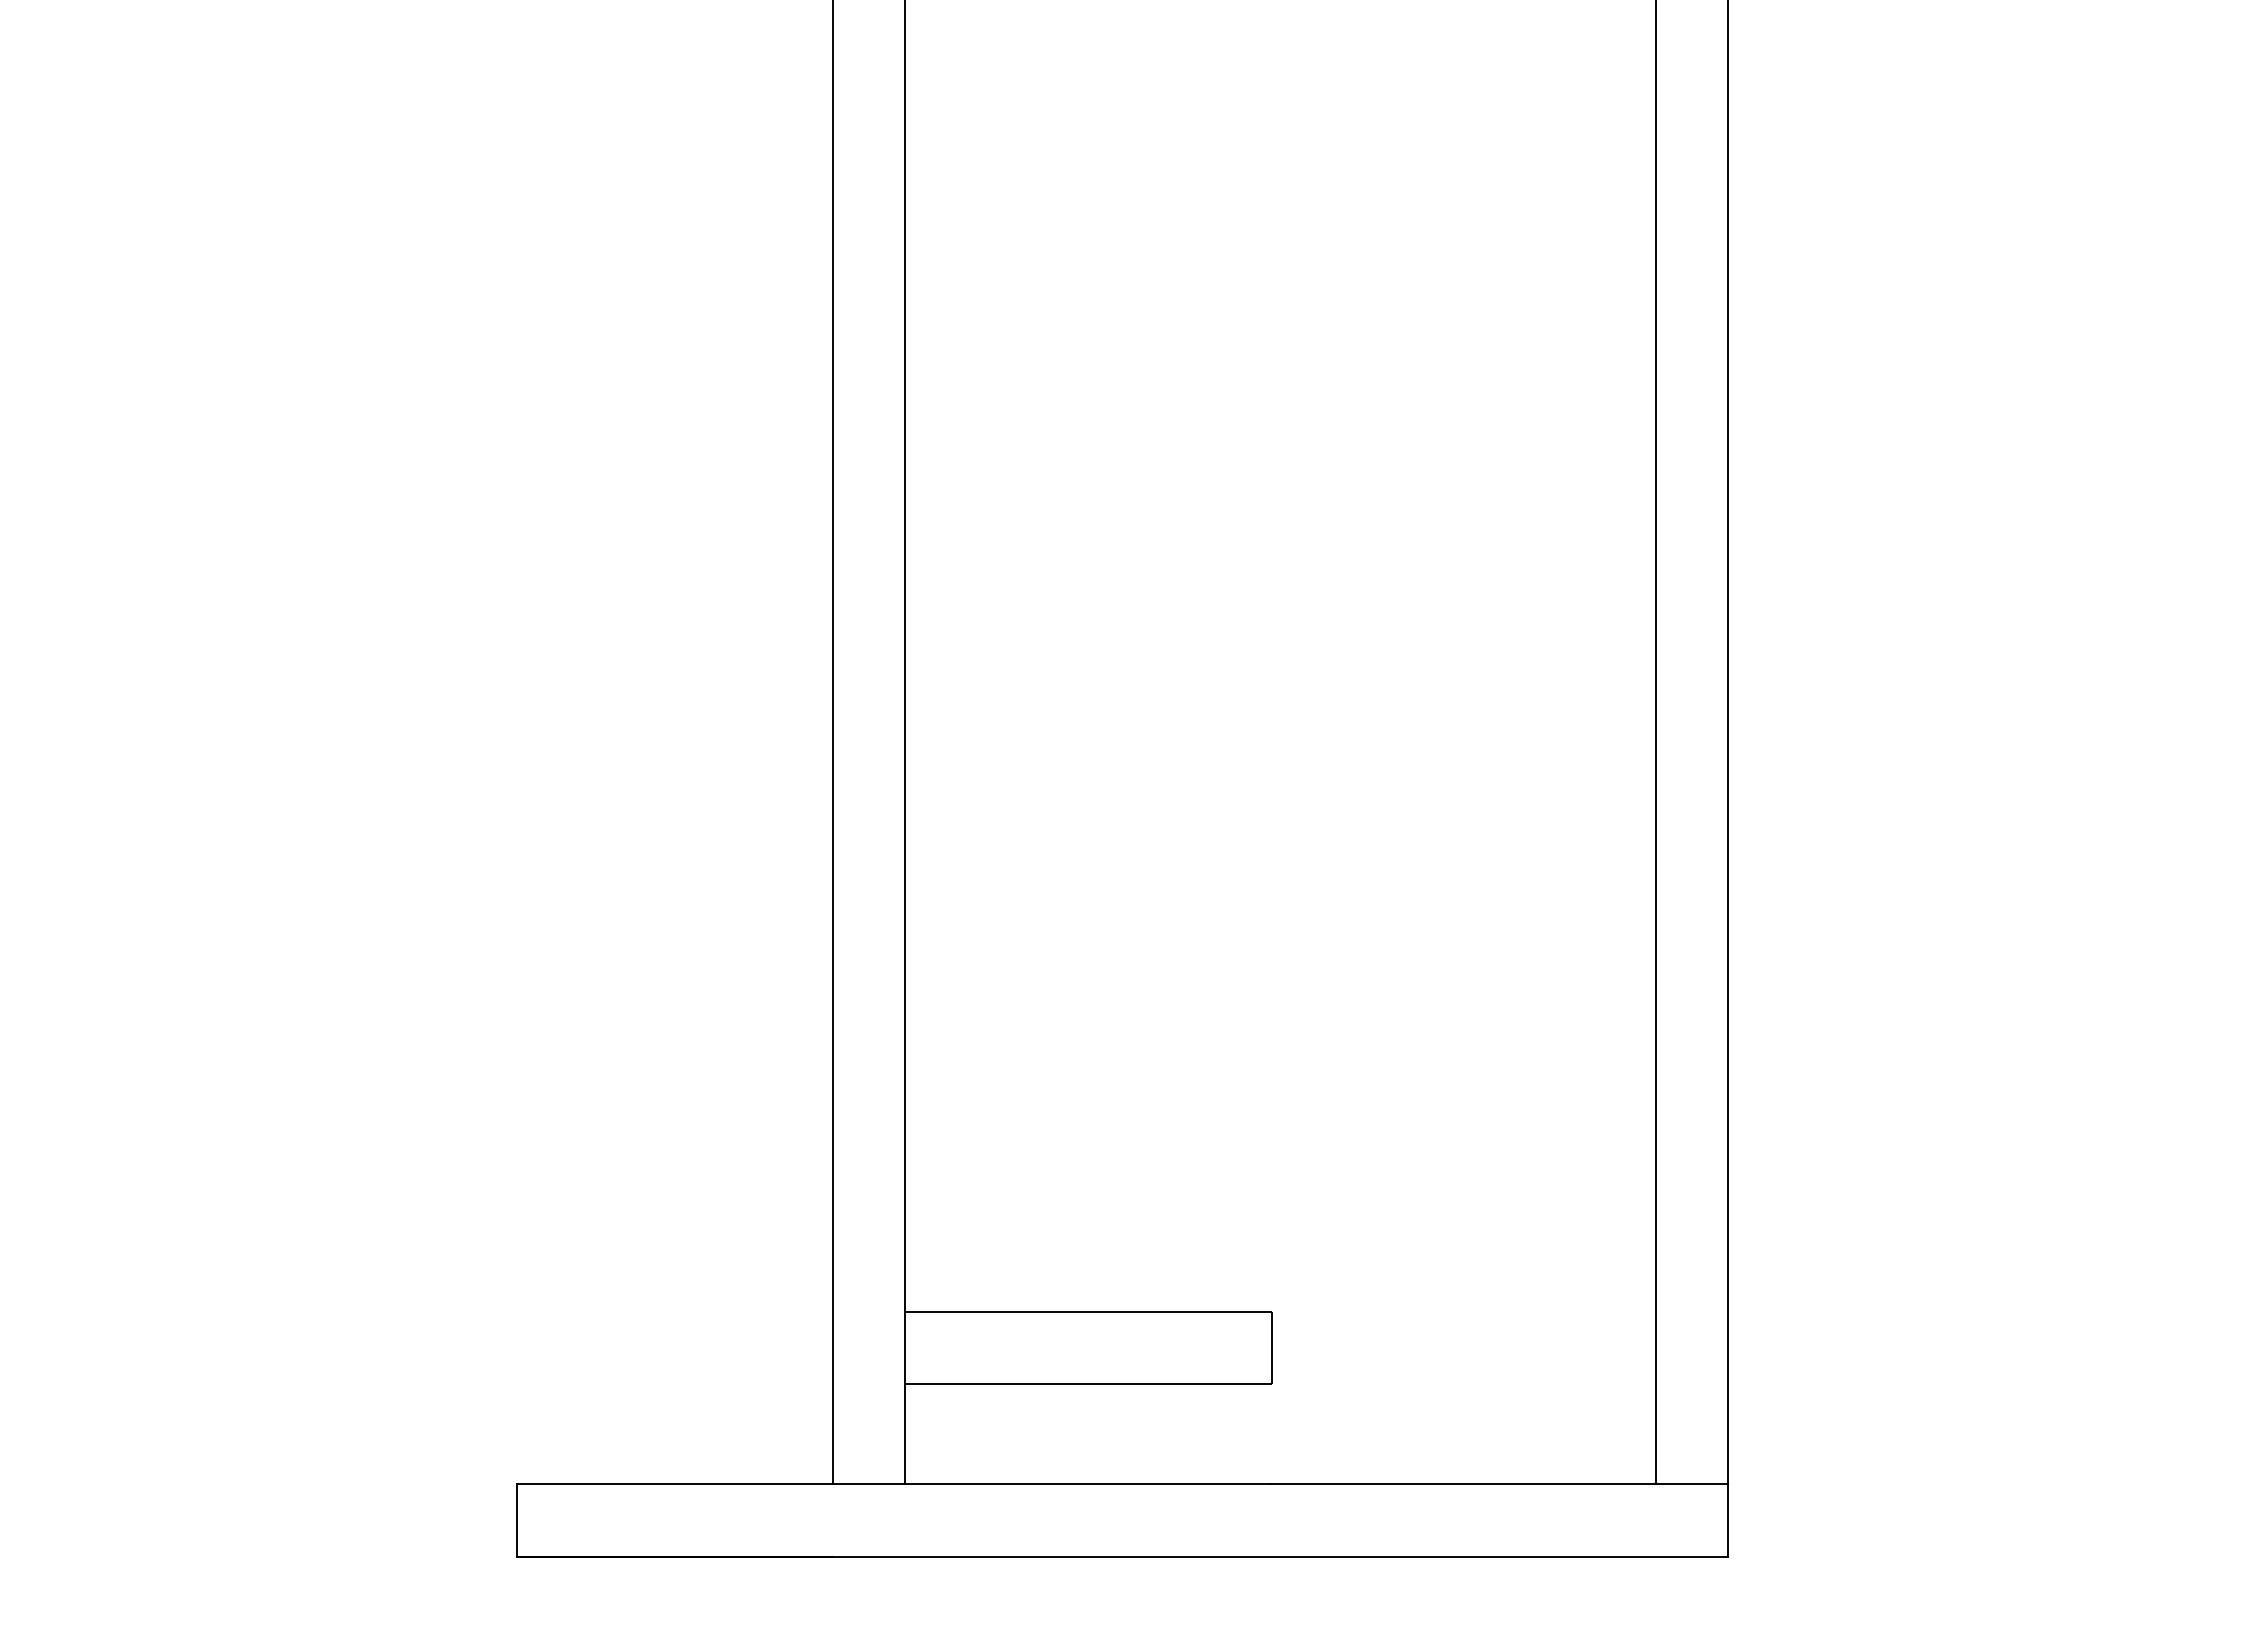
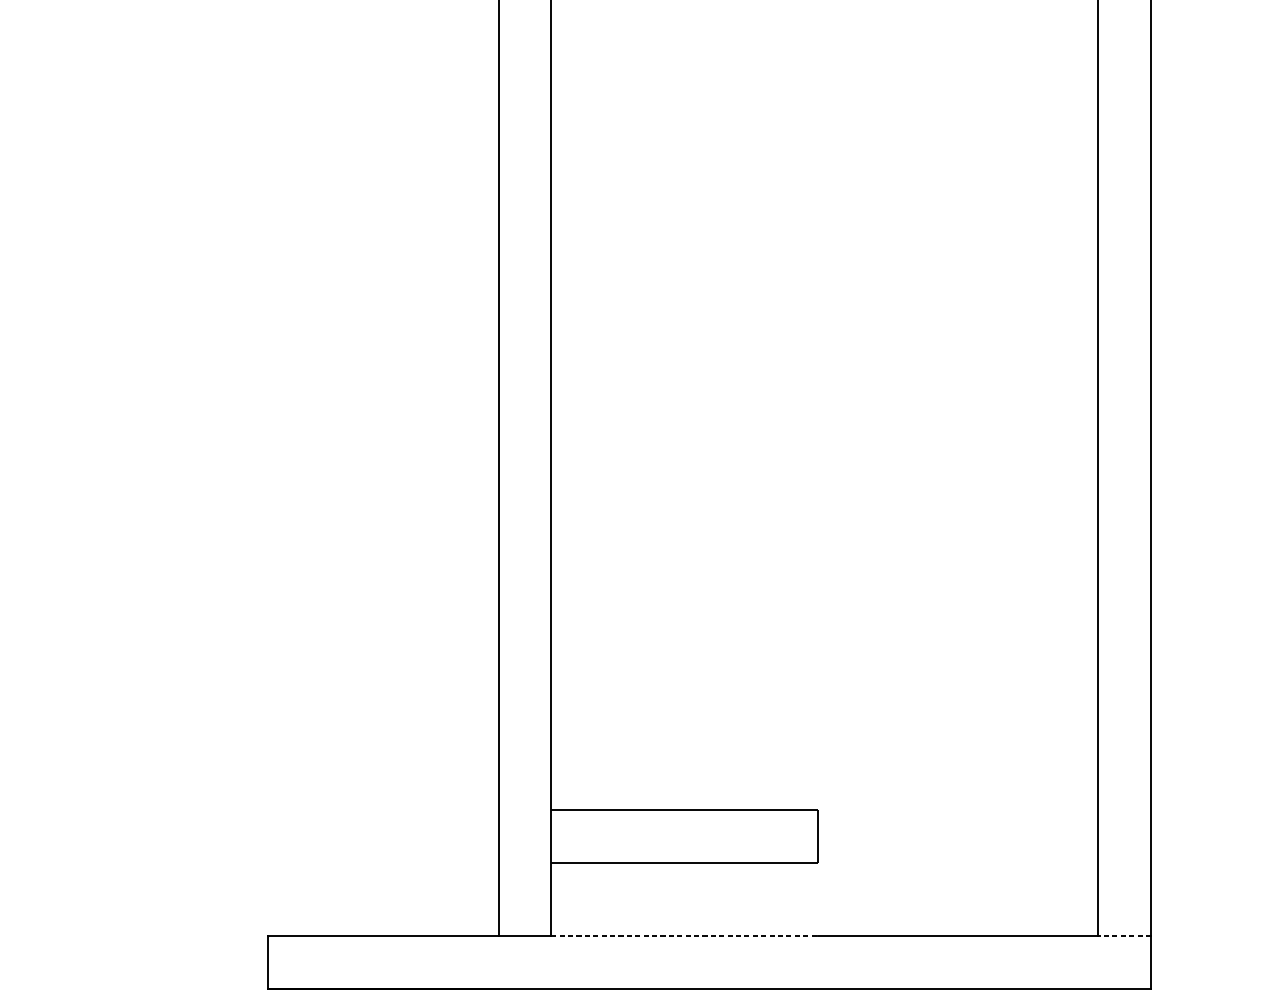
line: (1089, 1484) -> (685, 936), solid -> dashed
line: (1691, 1484) -> (1124, 936), solid -> dashed

